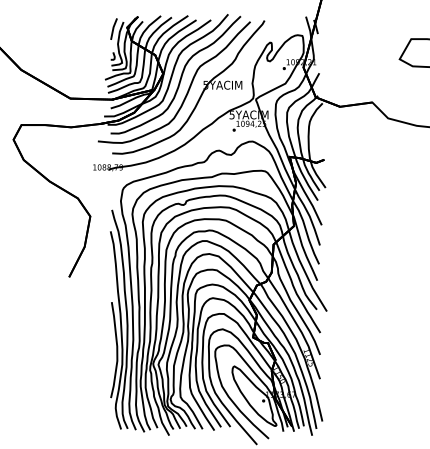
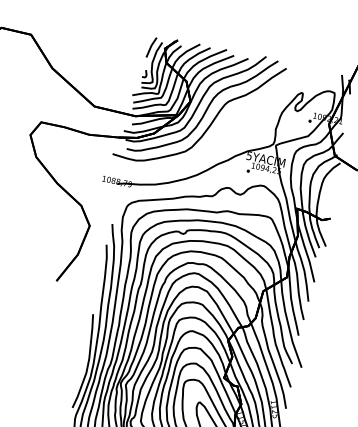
part: (200, 94) -> (222, 129), removed

